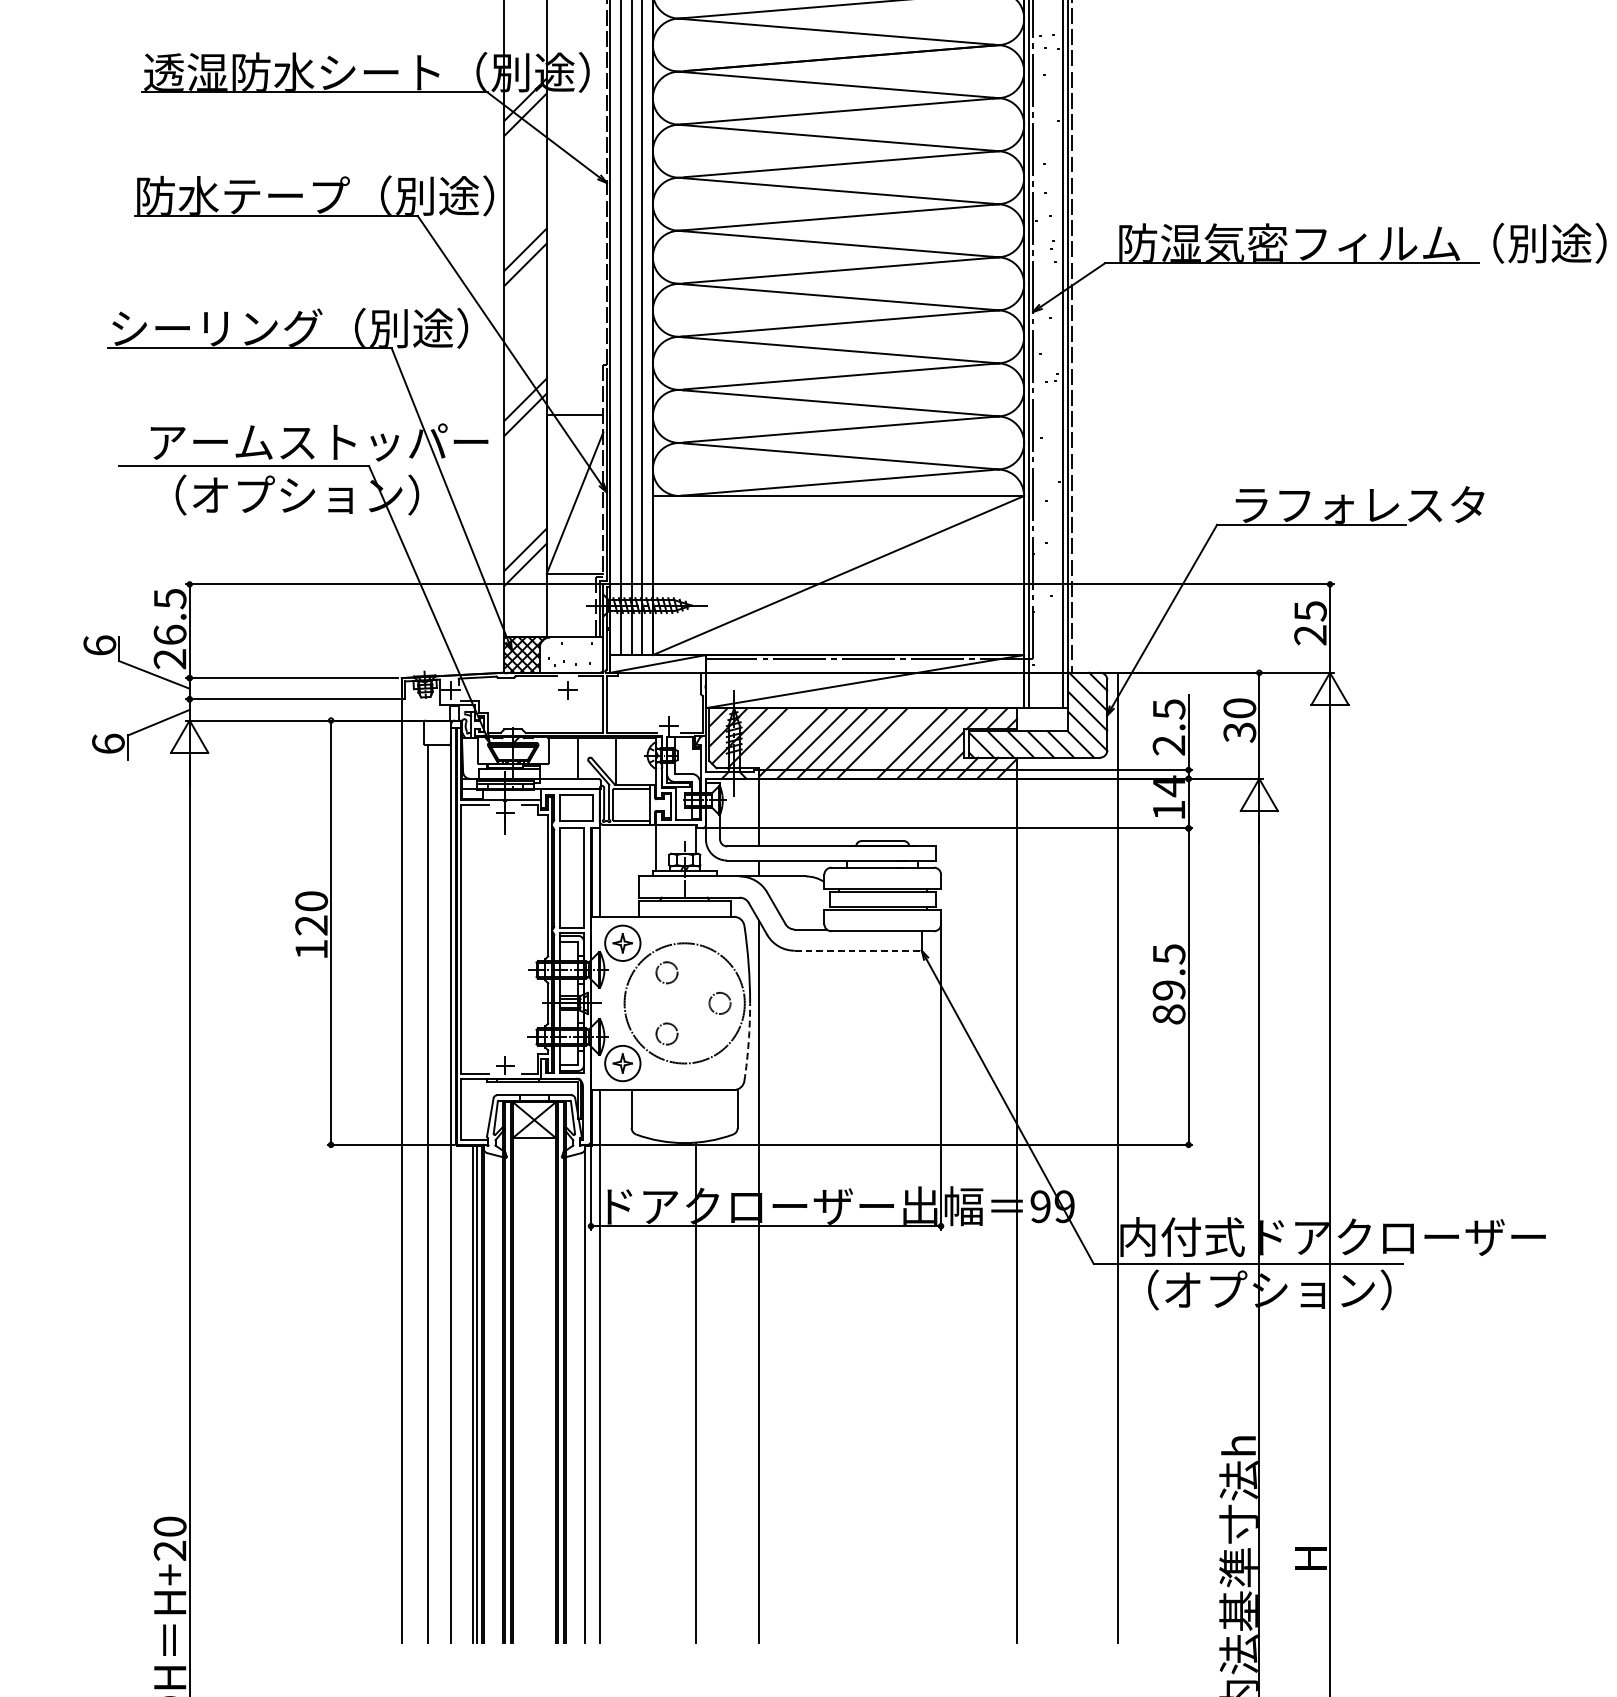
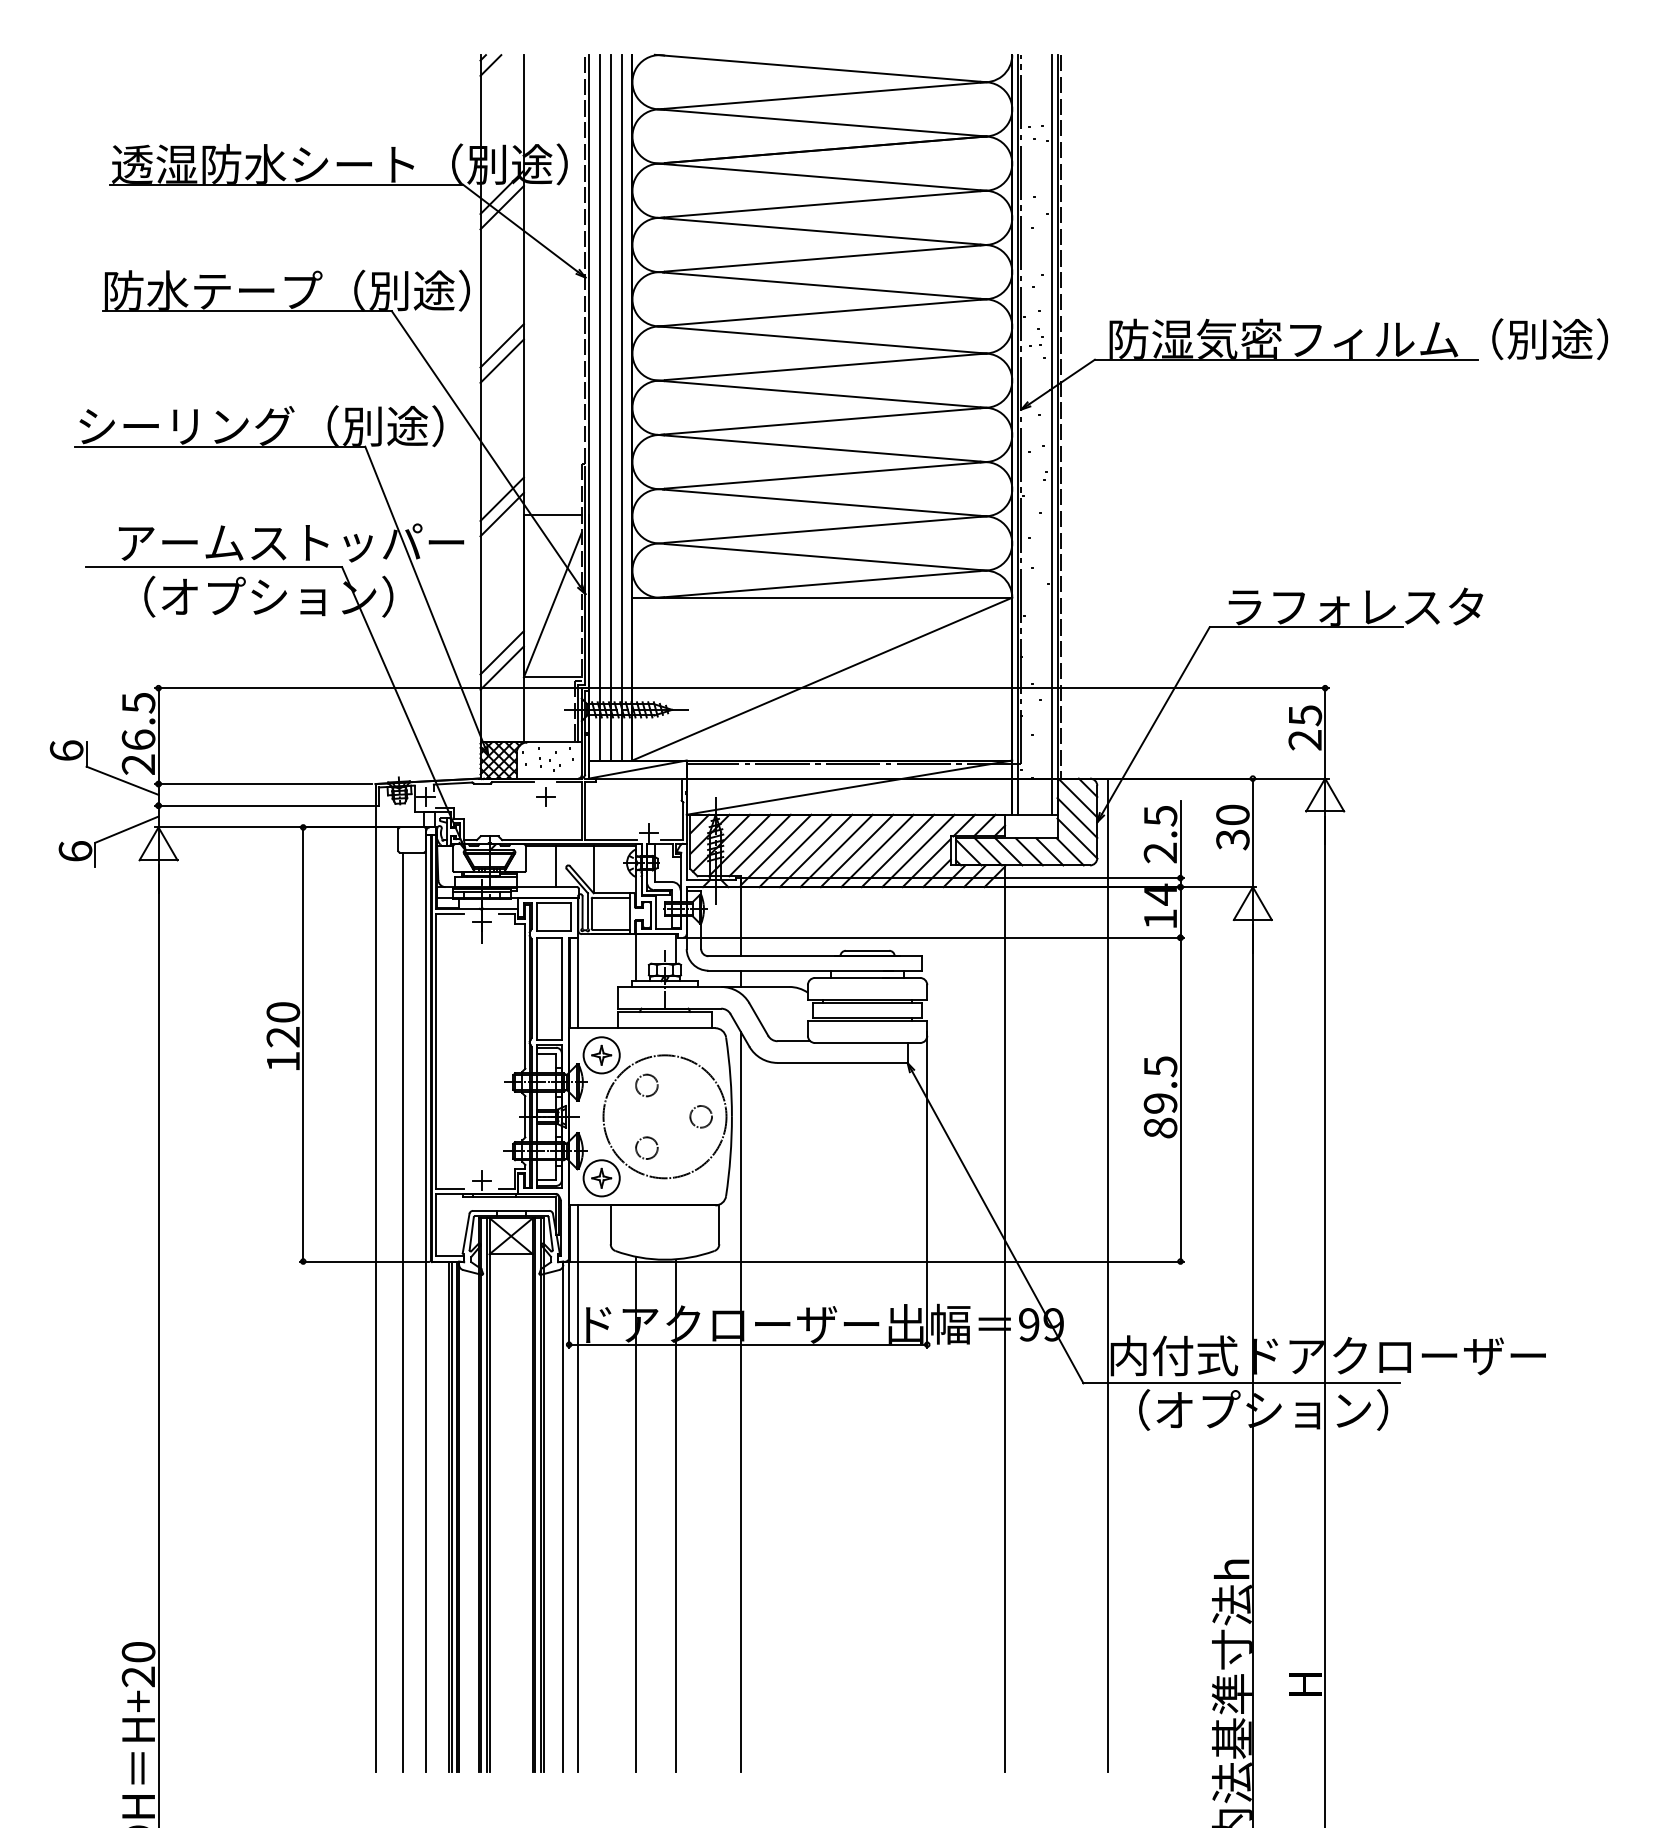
line: (777, 738) -> (759, 845), added
line: (892, 743) -> (877, 850), added
line: (858, 950) -> (842, 1062), dashed -> solid
arc: (748, 1042) -> (730, 1156), dashed -> solid
line: (656, 1392) -> (636, 1514), added

